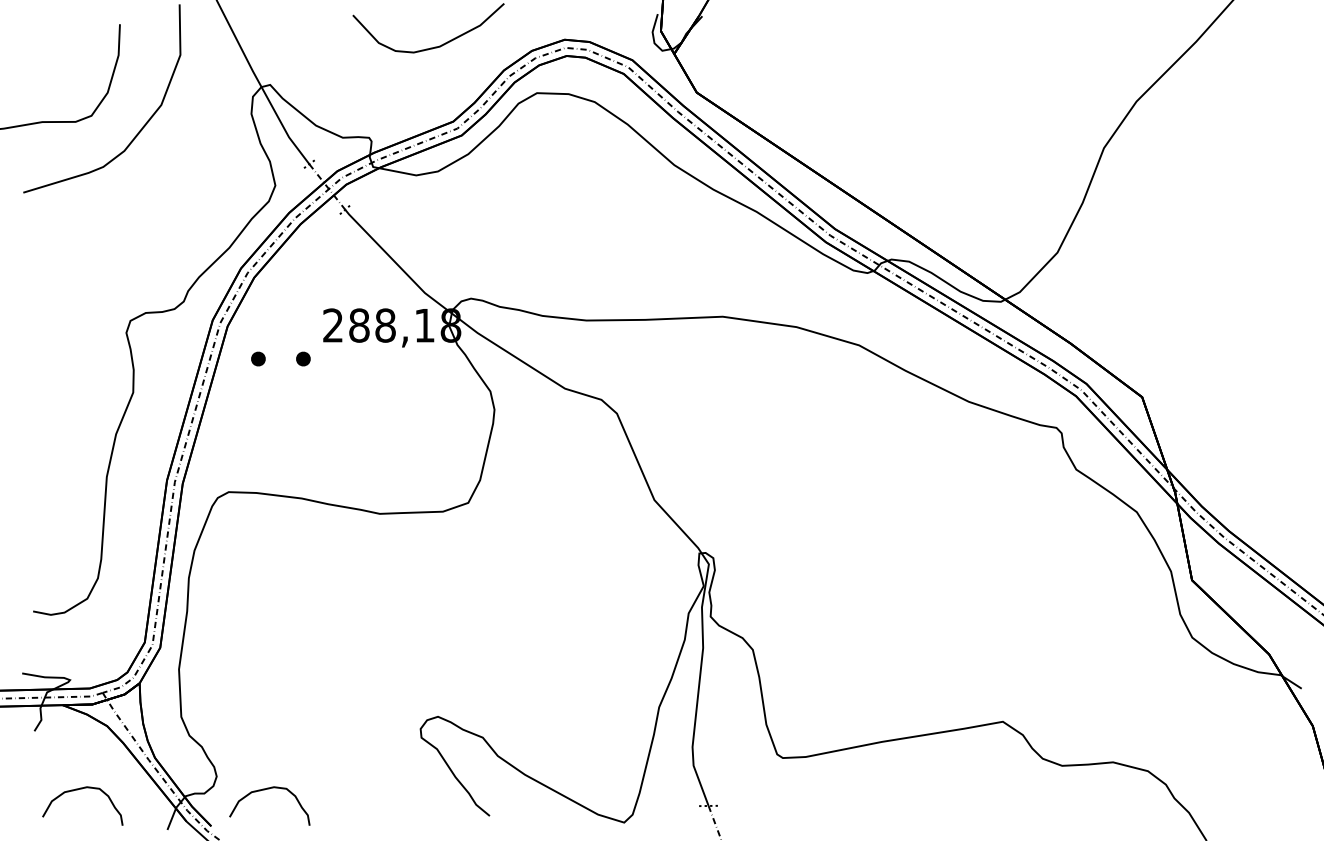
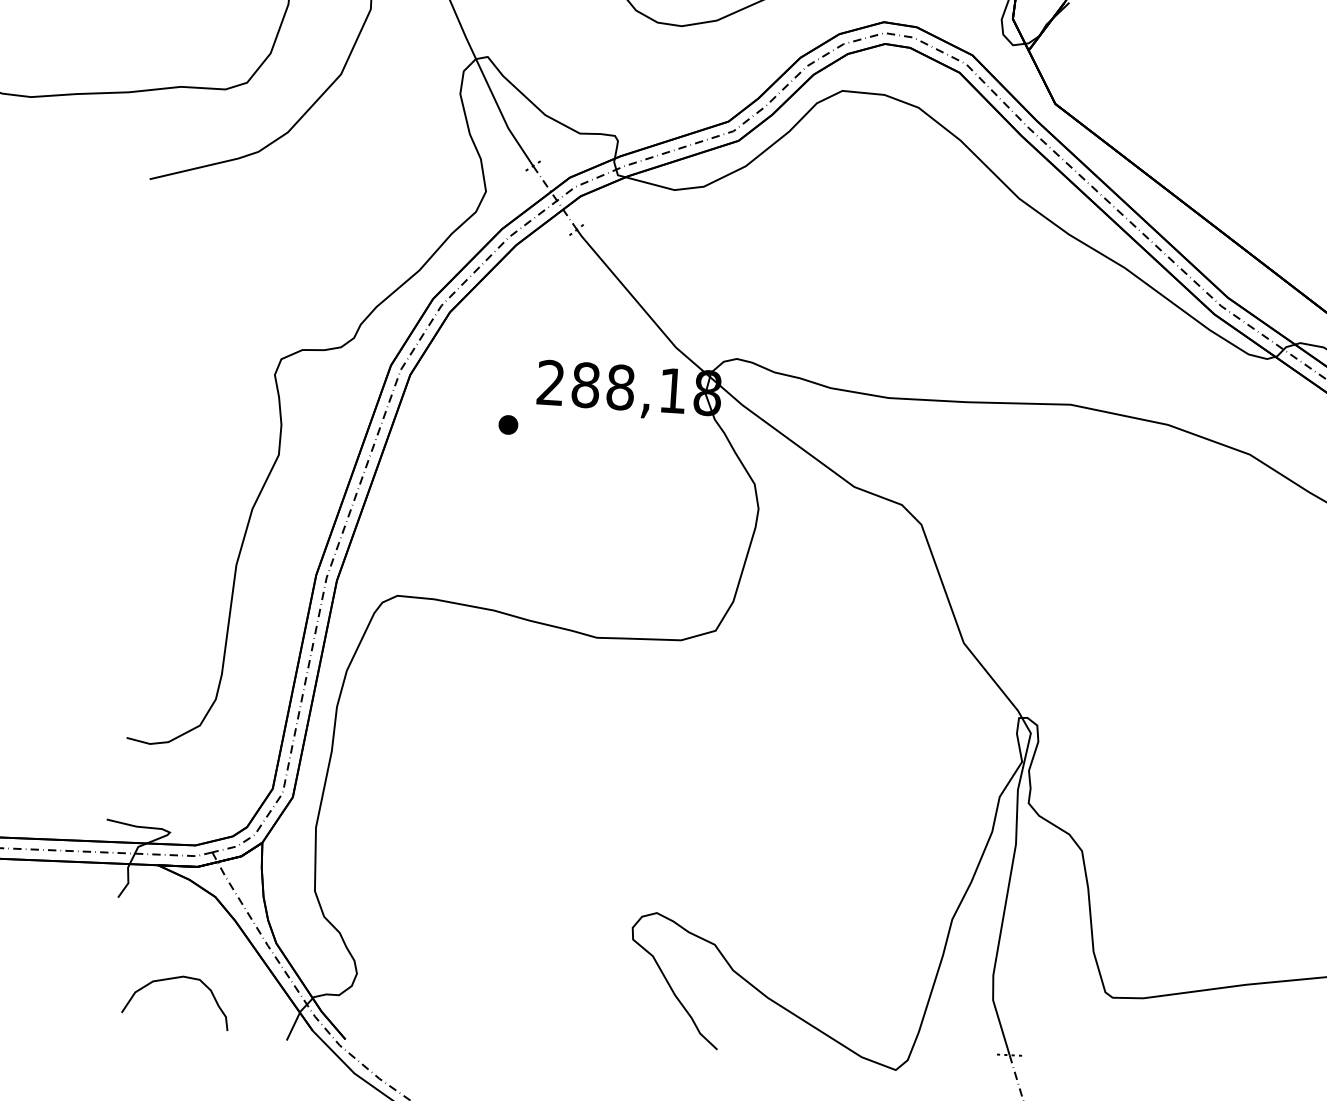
part: (258, 358) -> (448, 420), removed
curve: (264, 790) -> (419, 996), removed

